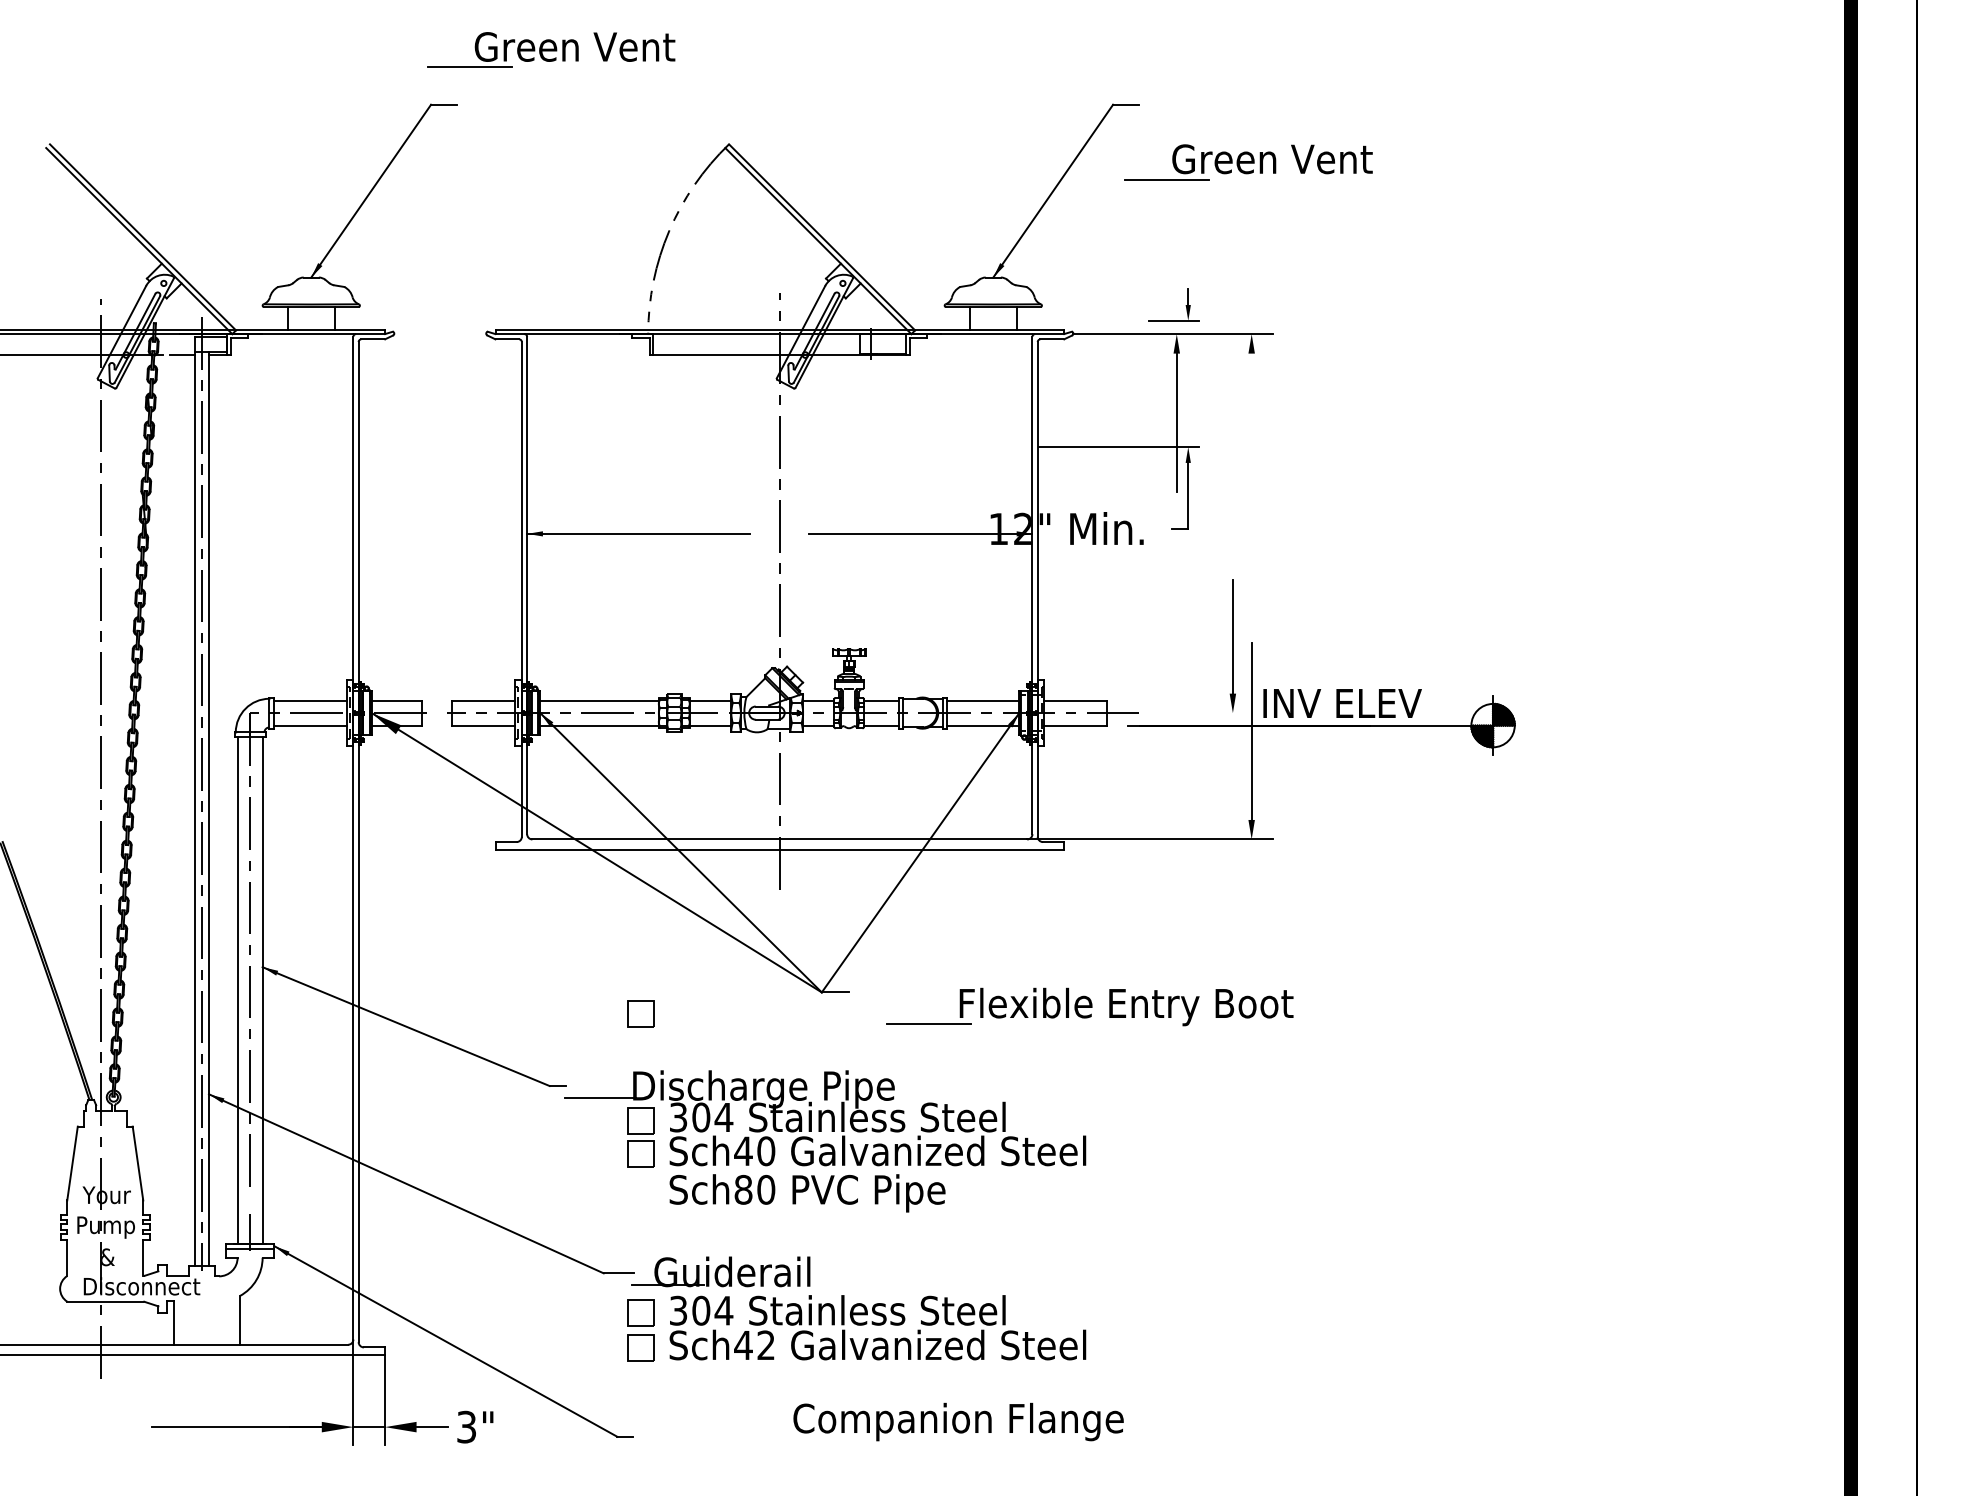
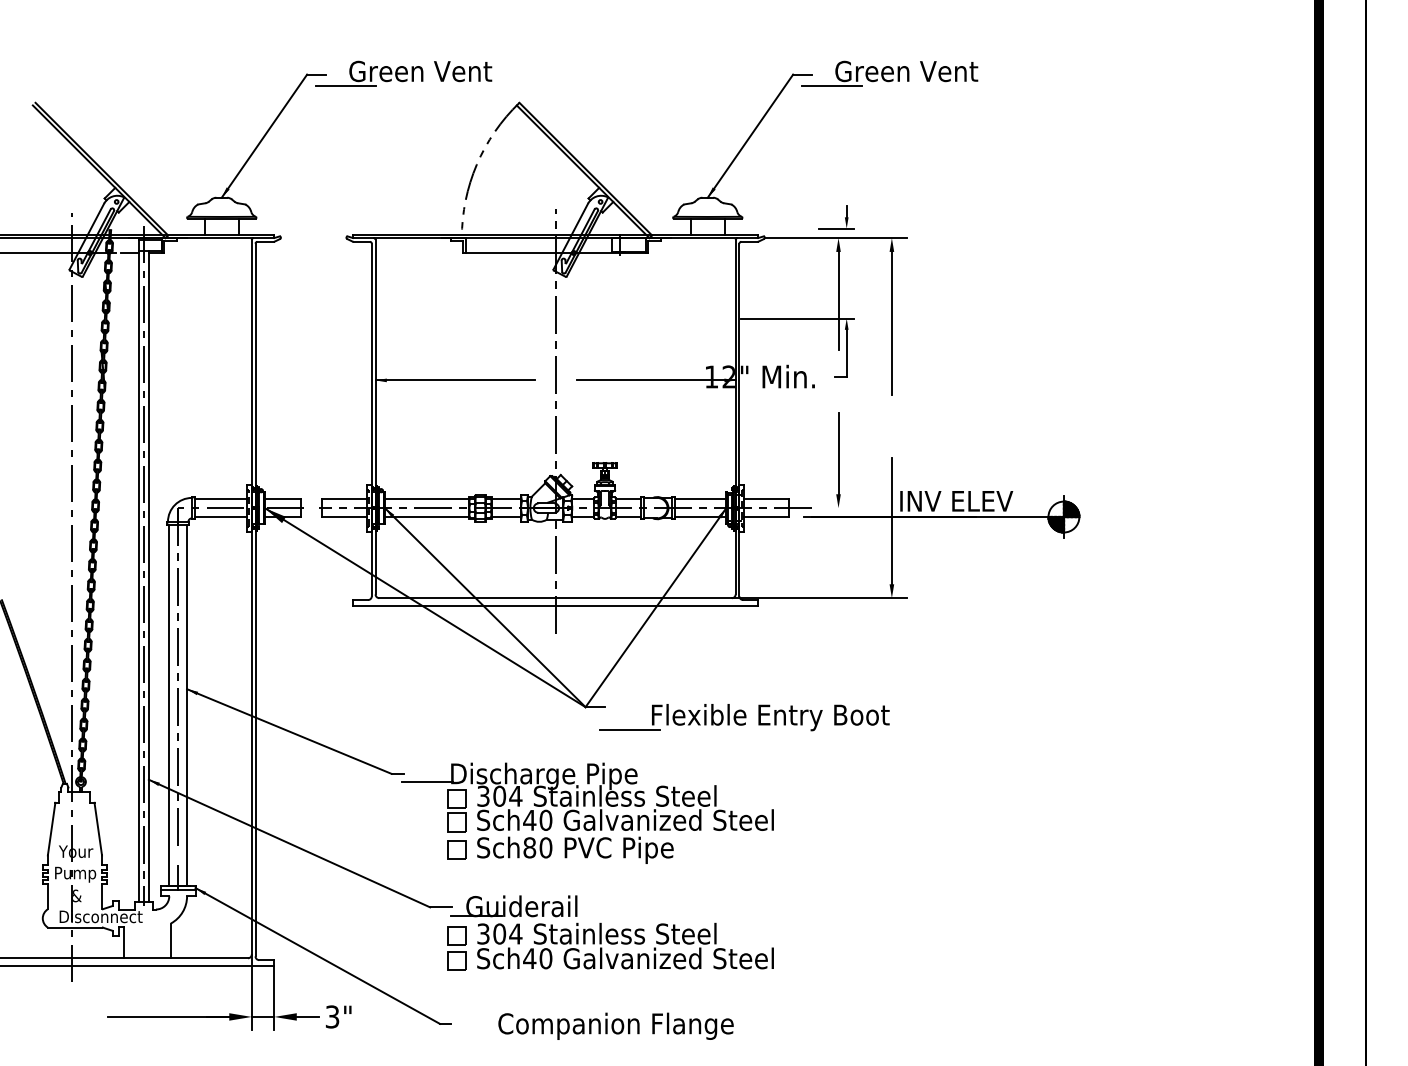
part: (550, 49) -> (403, 73), moved
part: (1248, 162) -> (889, 73), moved
line: (1251, 454) -> (891, 323), added
part: (1232, 644) -> (838, 459), moved
part: (1089, 1006) -> (744, 717), moved
part: (640, 1013) -> (456, 849), moved
text: (765, 1345) -> (545, 958), Sch42 -> Sch40
text: (957, 1420) -> (615, 1025), moved

